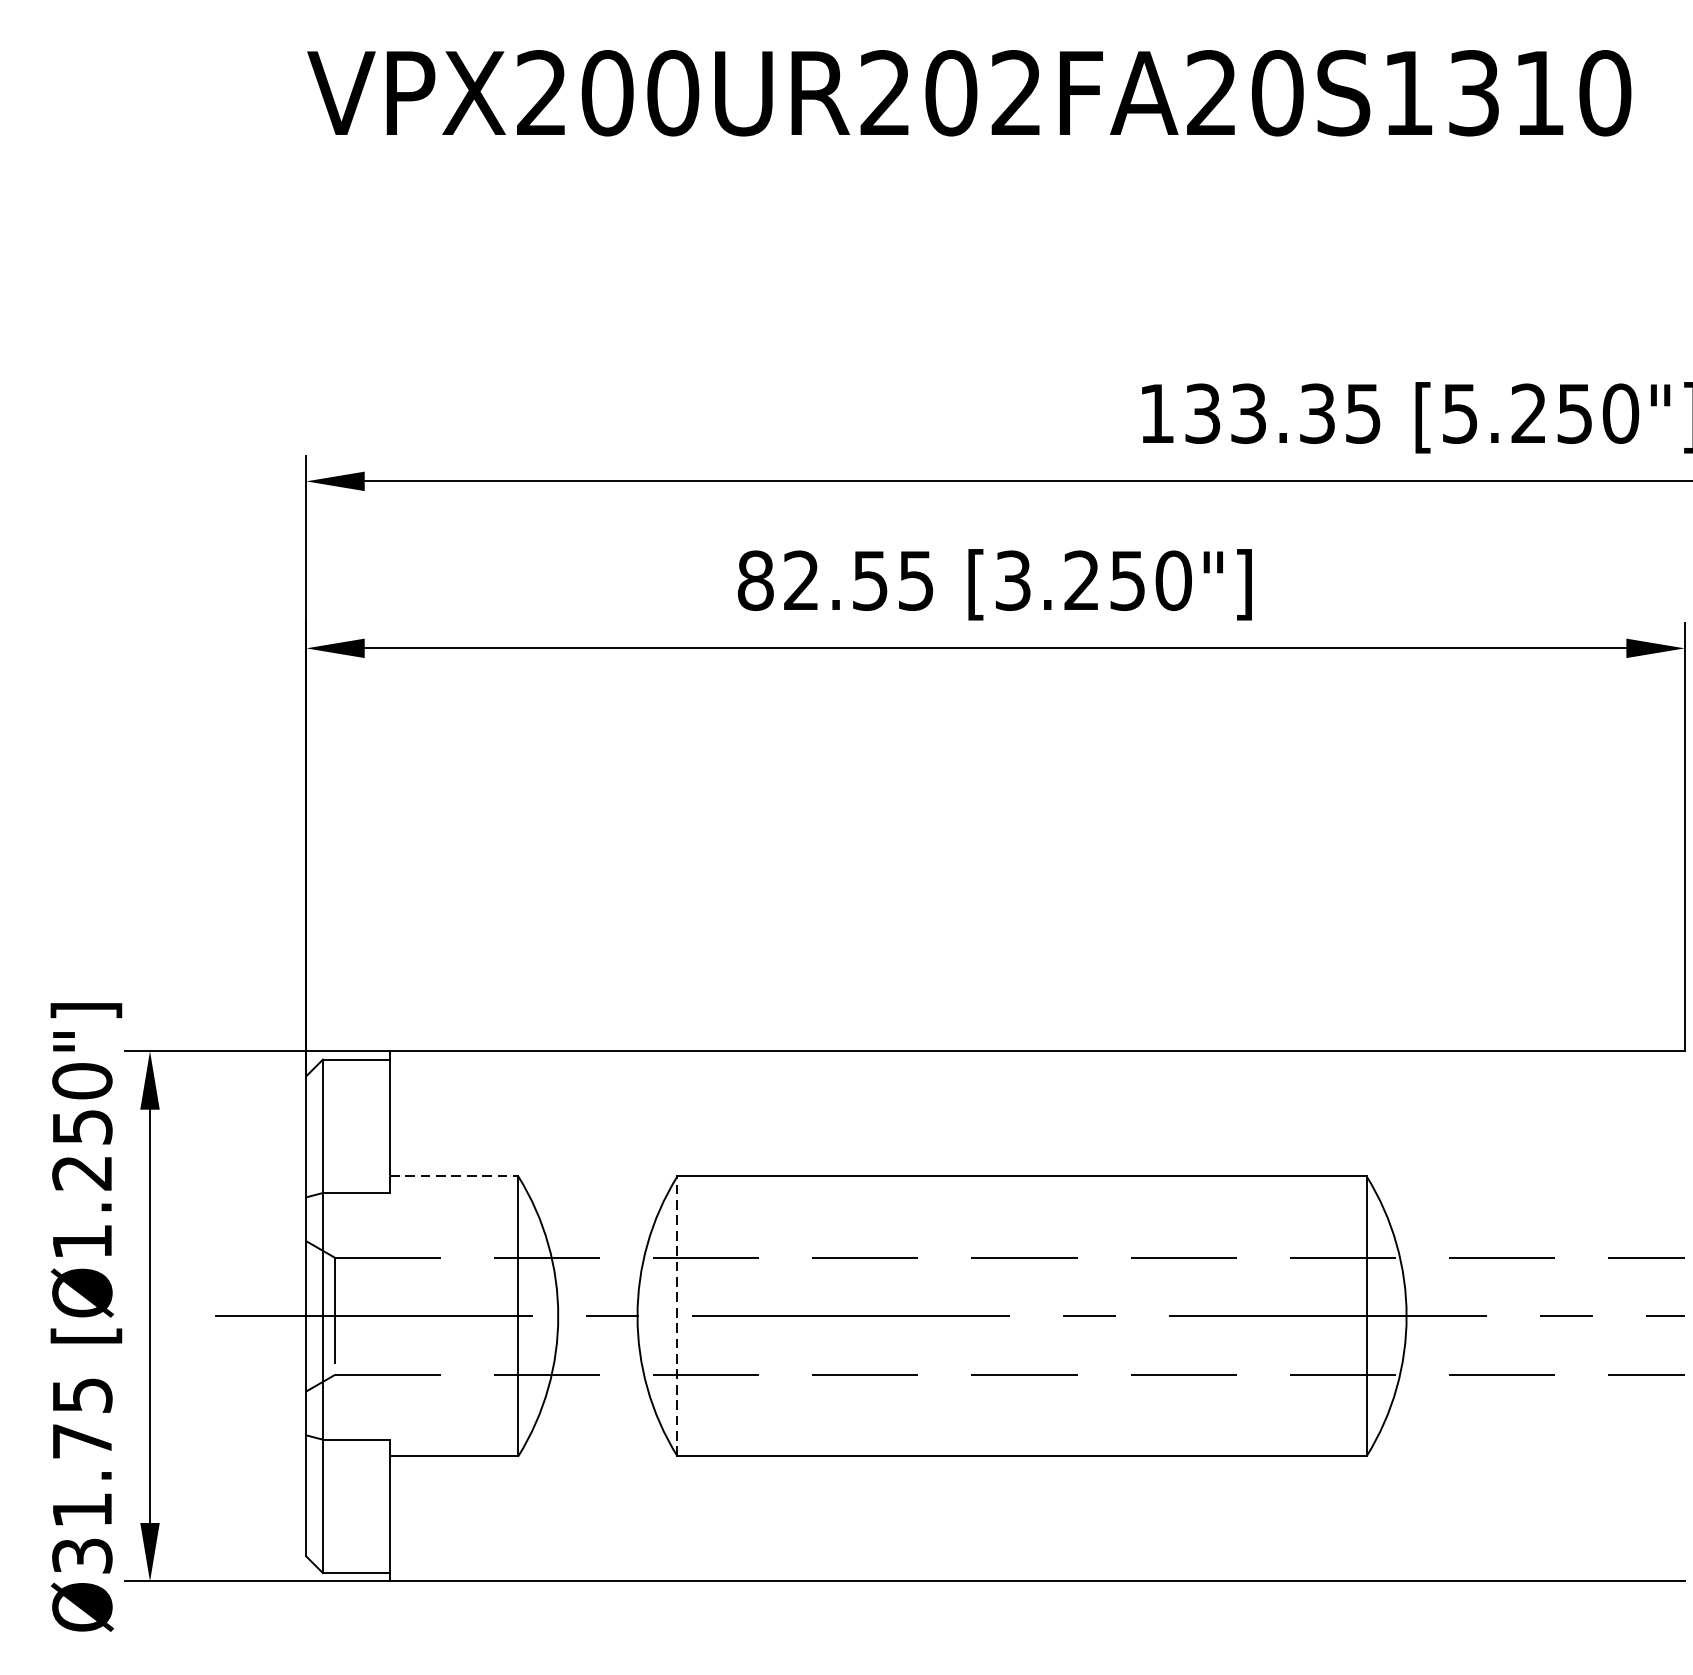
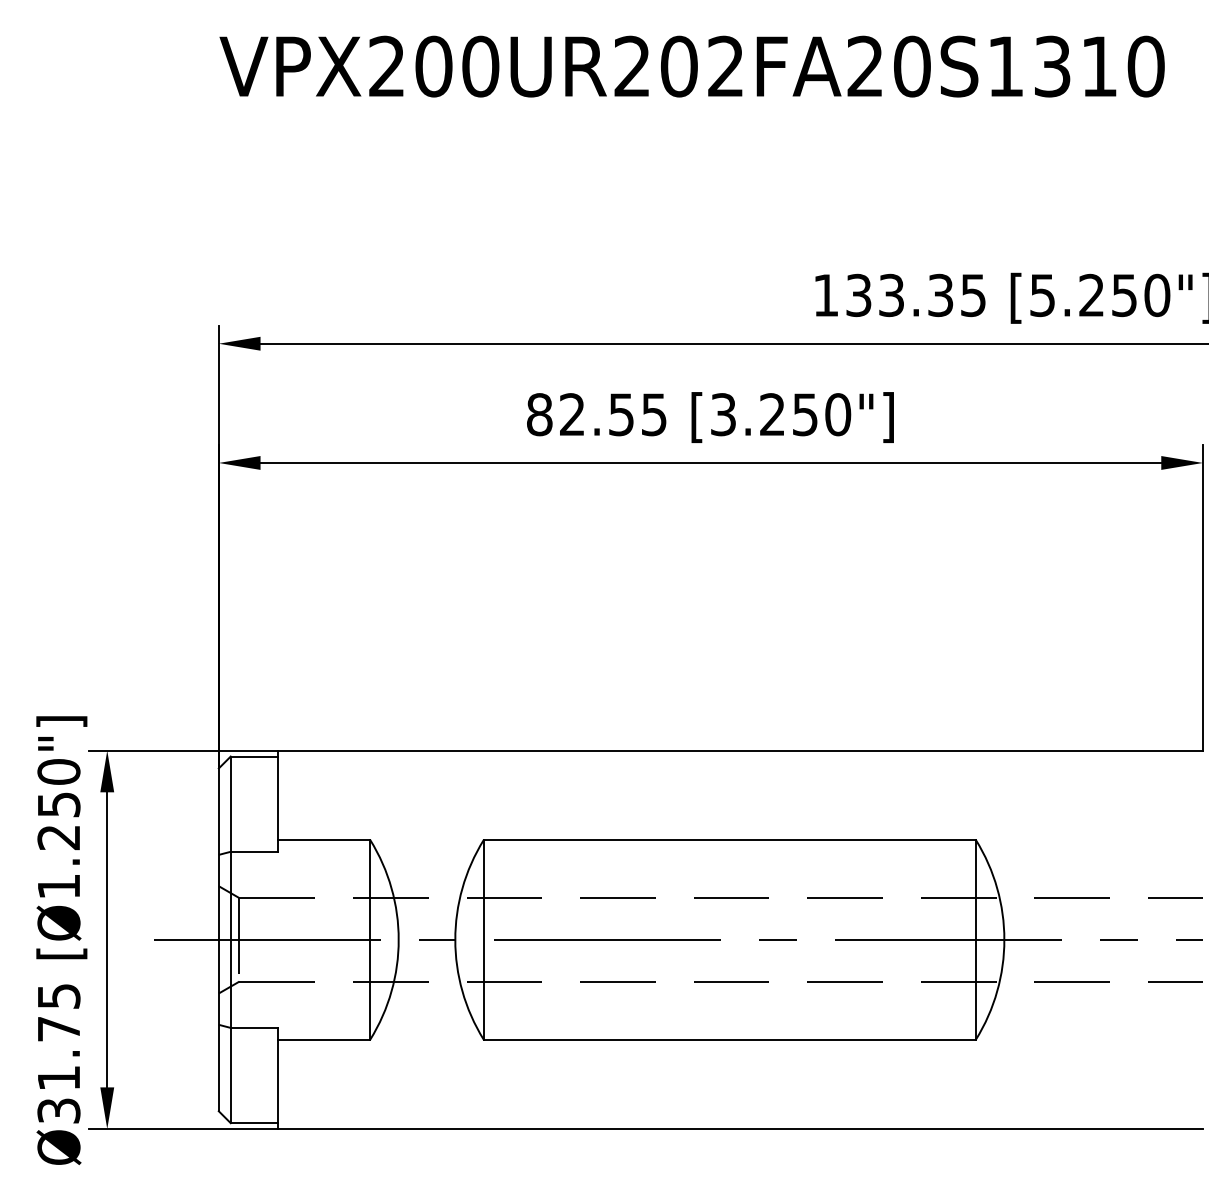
line: (454, 1175) -> (324, 839), dashed -> solid
line: (677, 1315) -> (483, 939), dashed -> solid

